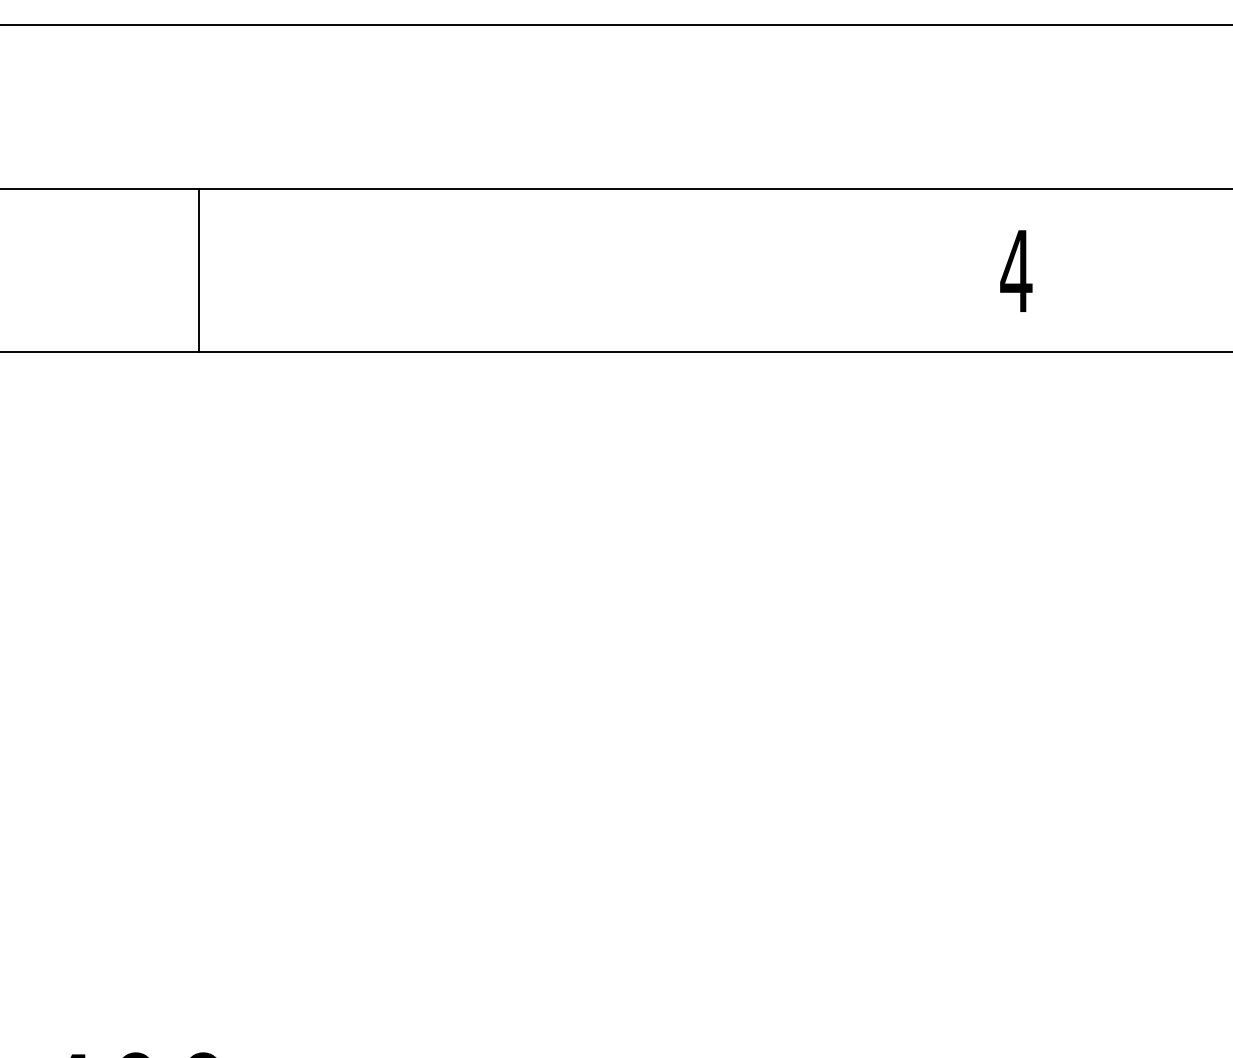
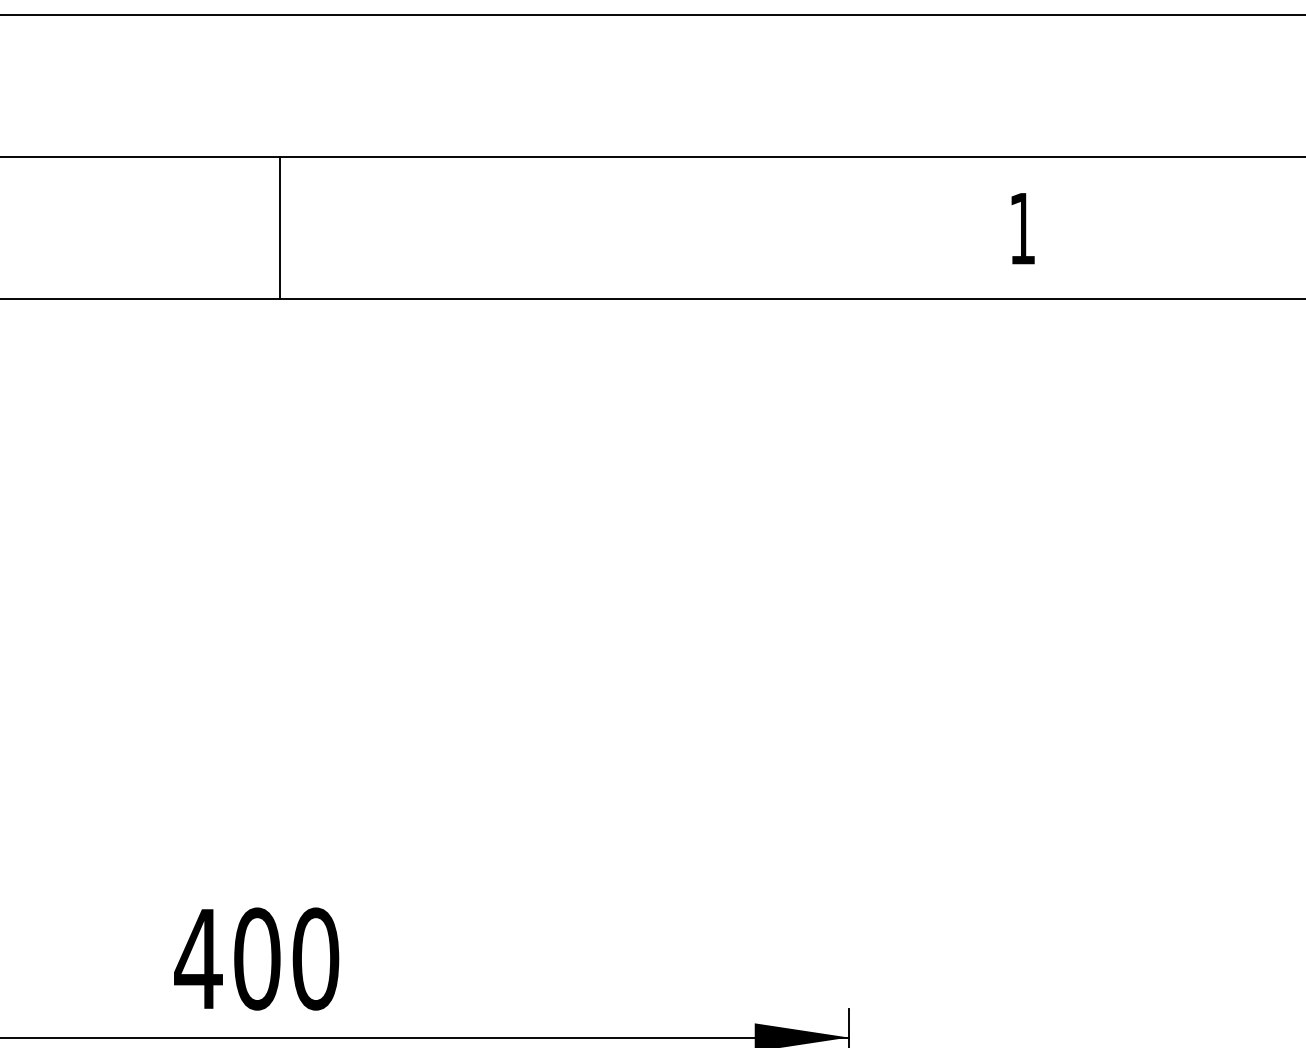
line: (199, 270) -> (280, 228), moved
text: (1016, 270) -> (1022, 228), 4 -> 1

